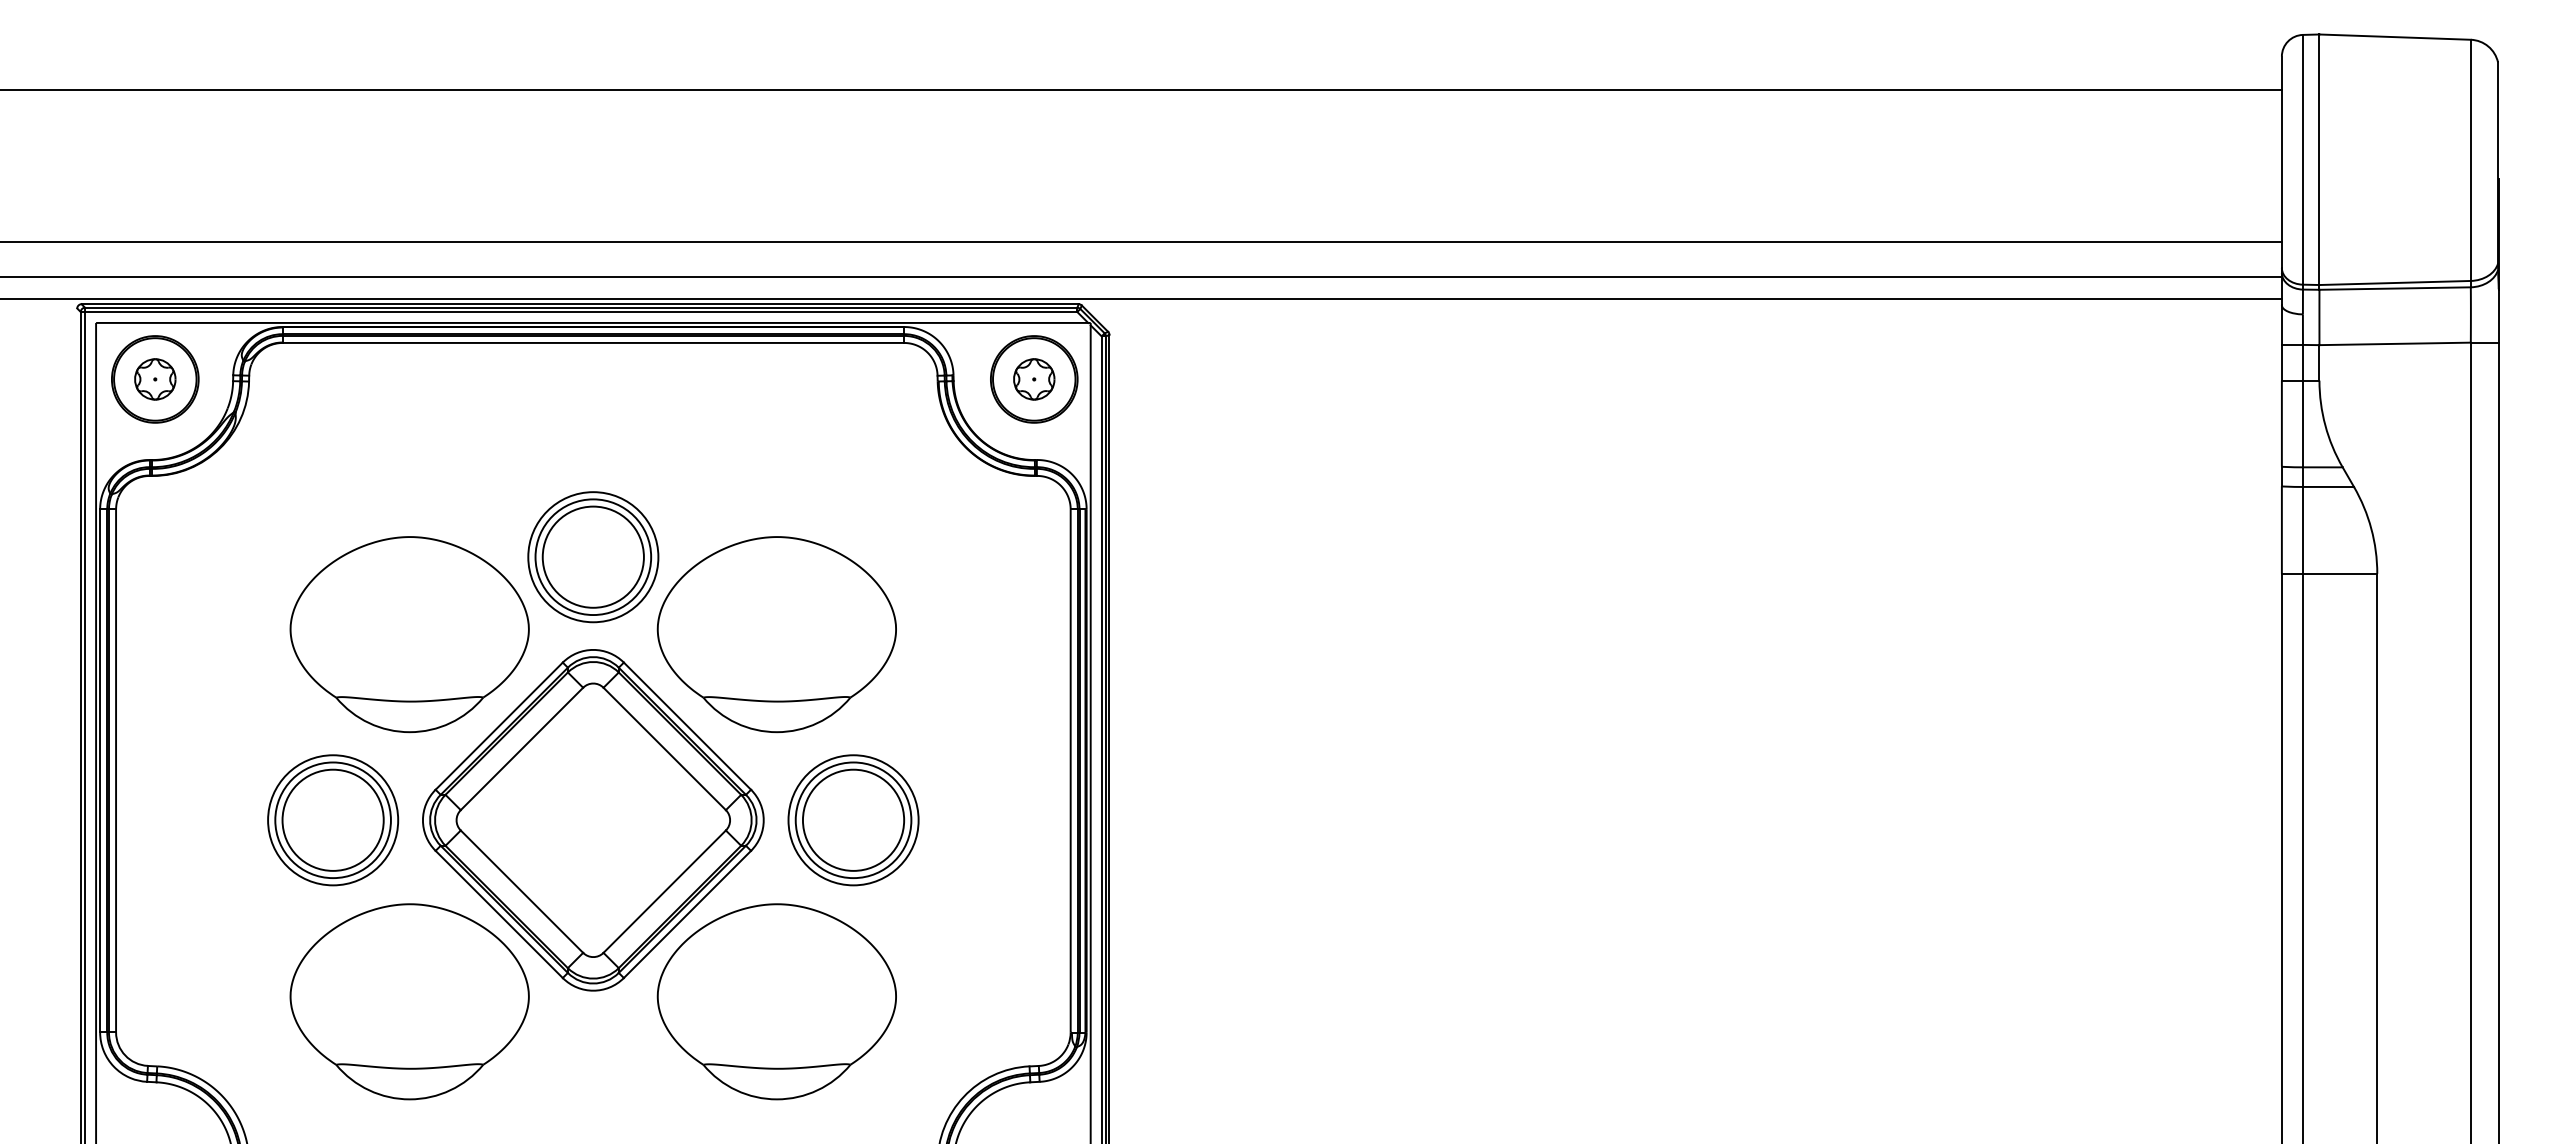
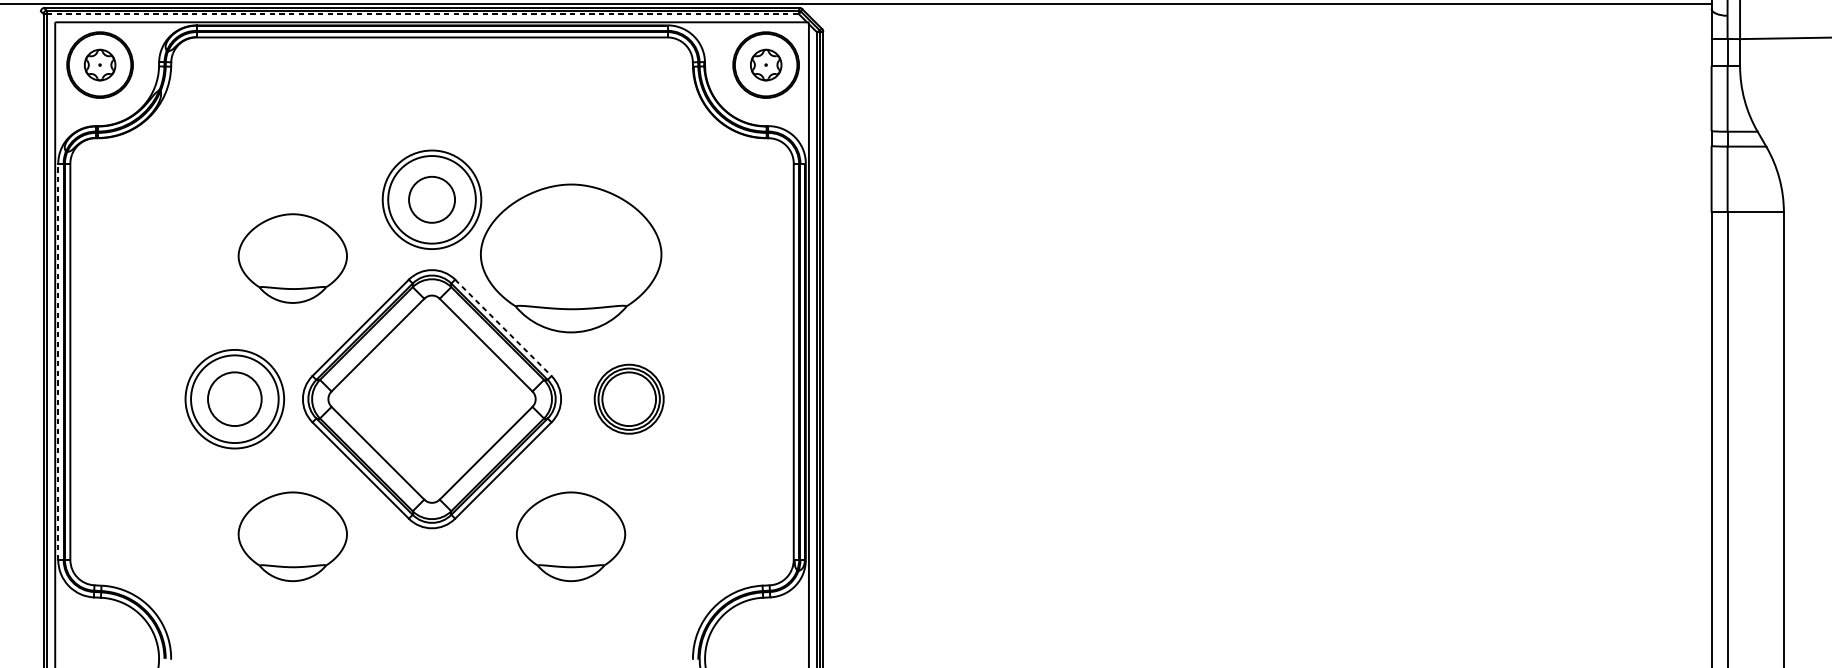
line: (581, 312) -> (423, 14), solid -> dashed
circle: (592, 556) -> (431, 199), size x0.6
part: (409, 634) -> (292, 258), size x0.6
line: (687, 726) -> (503, 328), solid -> dashed
line: (100, 770) -> (58, 361), solid -> dashed
circle: (332, 819) -> (234, 398), size x0.7
part: (853, 820) -> (629, 399), size x0.7
part: (409, 1001) -> (292, 536), size x0.6
part: (776, 1001) -> (570, 536), size x0.6

